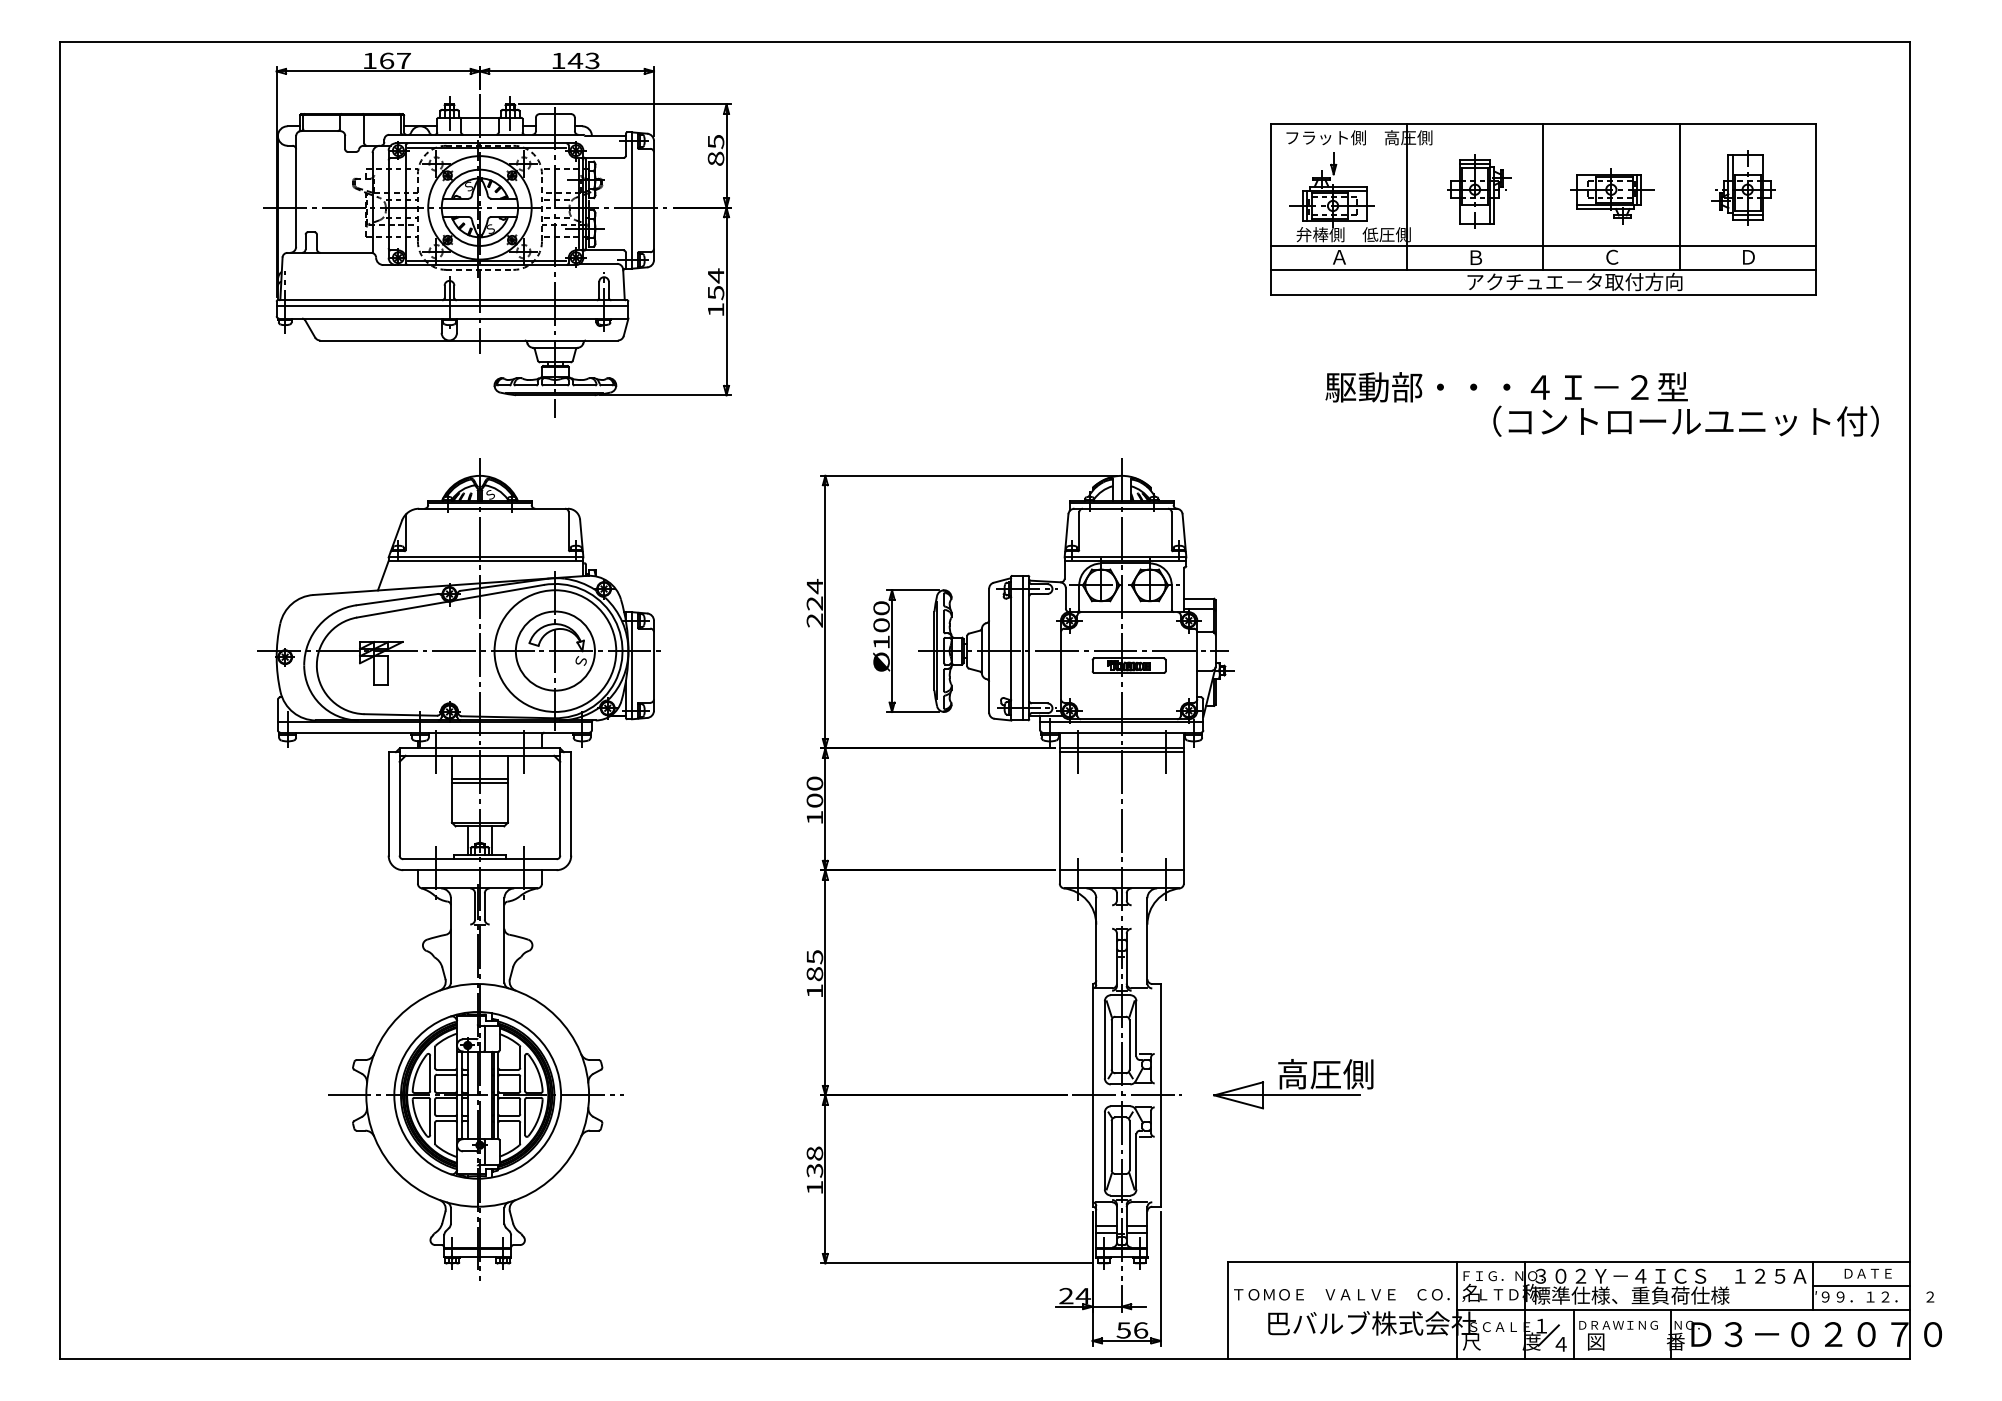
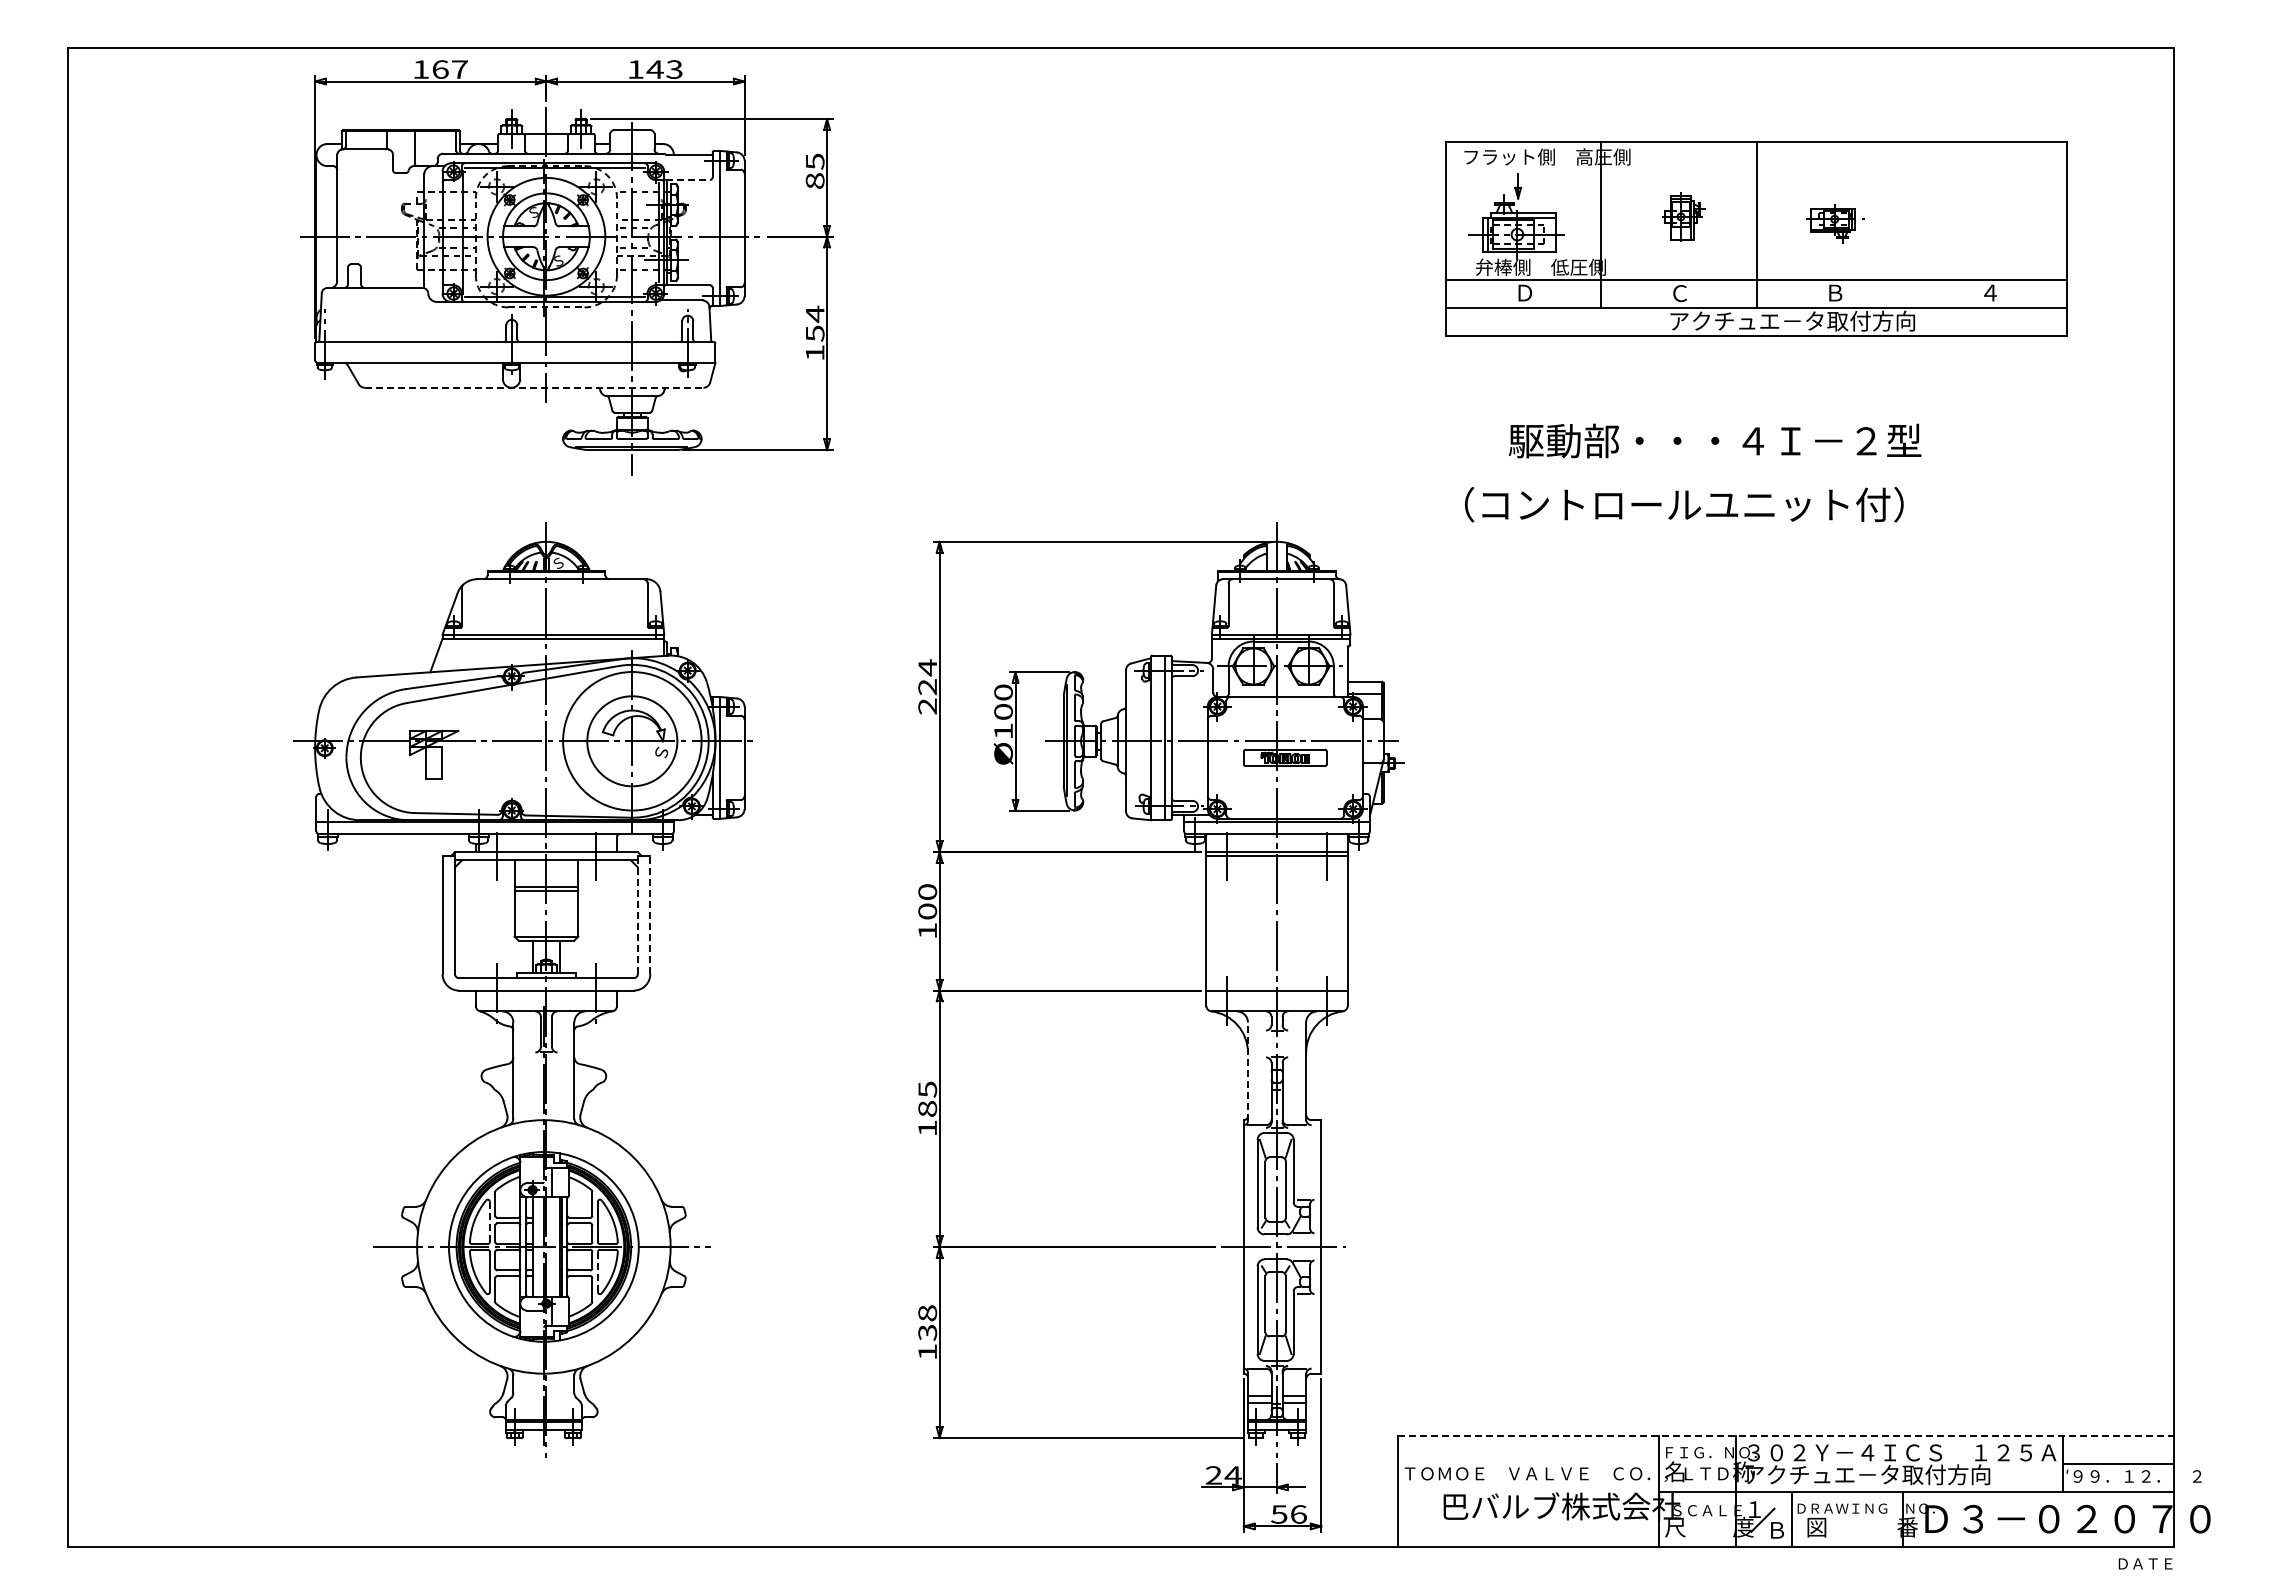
line: (604, 157) -> (688, 179), solid -> dashed
part: (1743, 187) -> (1984, 213), removed
part: (1478, 190) -> (1683, 217), size x0.6
part: (1612, 196) -> (1835, 223), size x0.6
line: (1679, 197) -> (1911, 224), removed
text: (1339, 256) -> (1524, 292), Ａ -> Ｄ
text: (1612, 256) -> (1835, 292), Ｃ -> Ｂ
text: (1748, 256) -> (1990, 292), Ｄ -> ４
text: (1475, 257) -> (1679, 293), Ｂ -> Ｃ
line: (452, 306) -> (515, 348), removed
line: (469, 340) -> (534, 387), solid -> dashed
text: (1686, 421) -> (1684, 504), moved
line: (559, 802) -> (637, 913), solid -> dashed
line: (571, 804) -> (650, 915), solid -> dashed
line: (1095, 941) -> (1247, 1071), solid -> dashed
line: (429, 1073) -> (489, 1222), solid -> dashed
part: (1293, 1083) -> (1472, 1233), removed
line: (524, 1117) -> (597, 1272), solid -> dashed
line: (1569, 1261) -> (1786, 1436), solid -> dashed
text: (1868, 1273) -> (2145, 1563), moved
text: (1639, 1295) -> (1866, 1474), 標準仕様、重負荷仕様 -> アクチュエ－タ取付方向
text: (1560, 1344) -> (1776, 1530), ４ -> Ｂ

